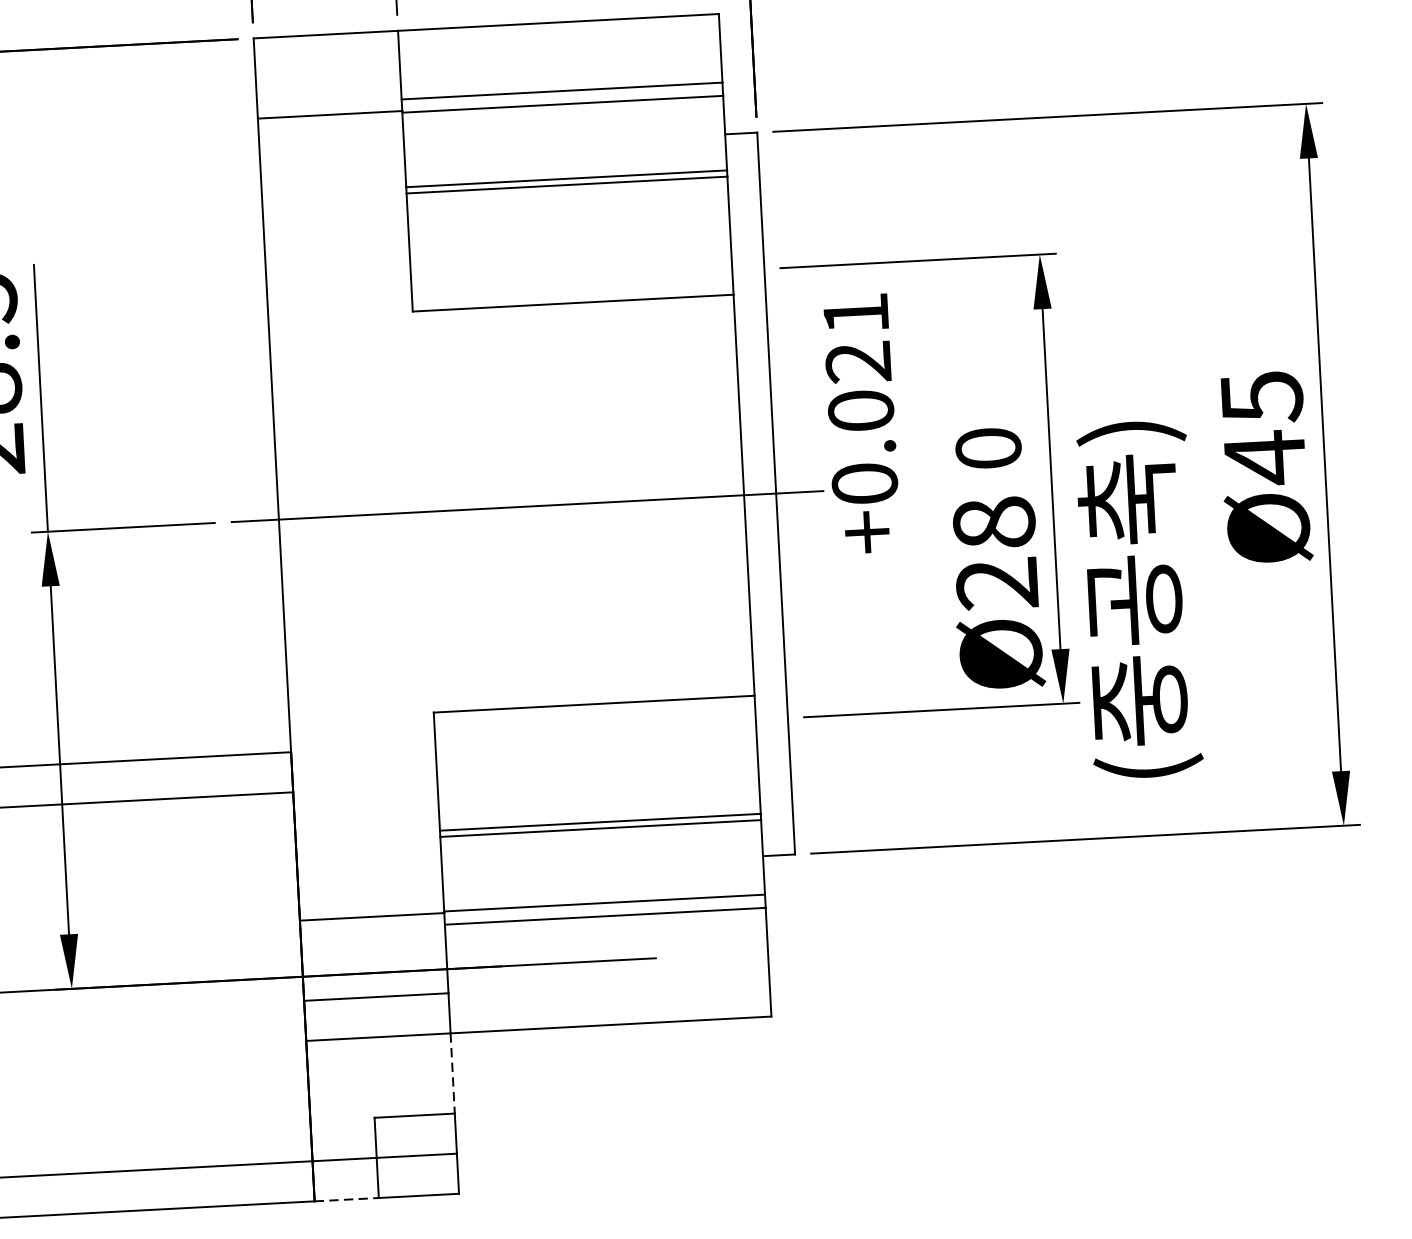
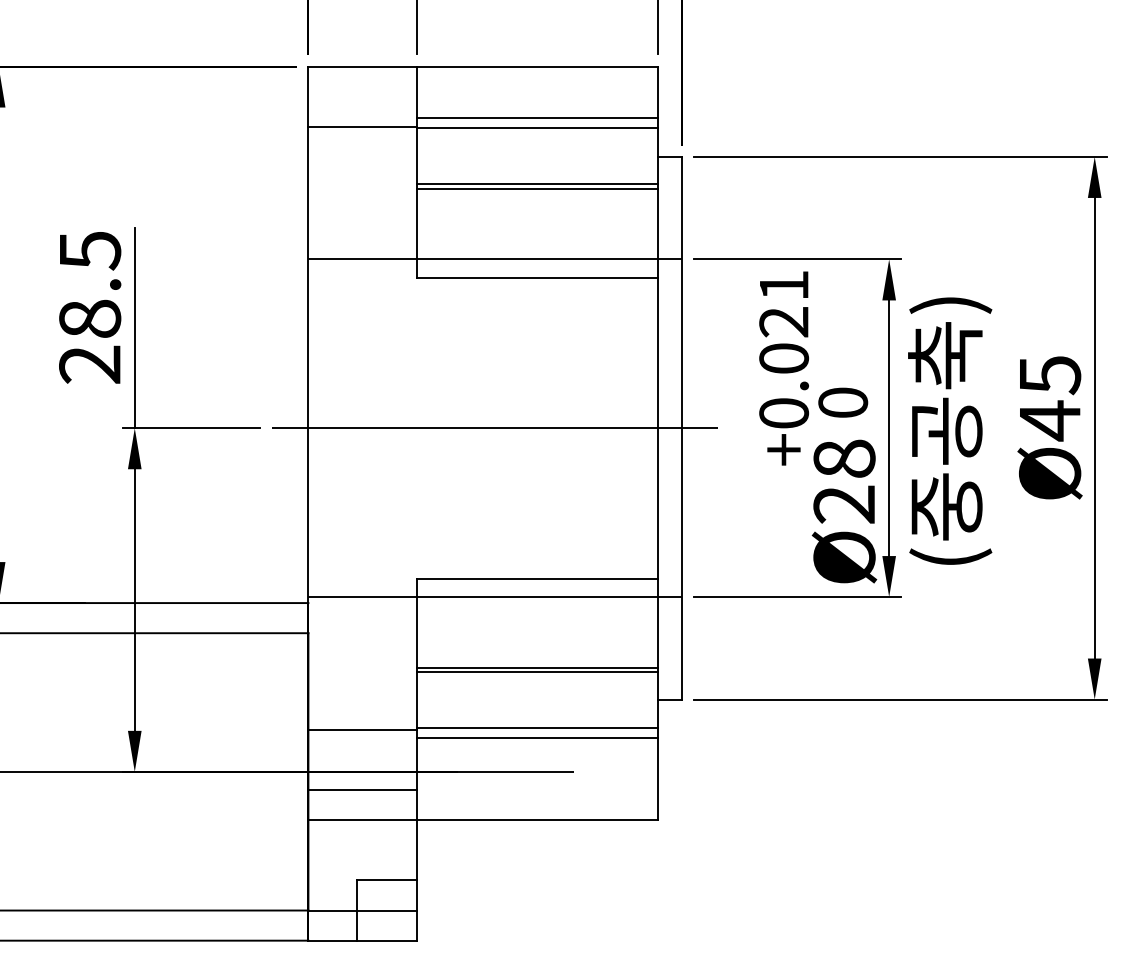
line: (516, 282) -> (495, 259), added
text: (860, 424) -> (783, 368), moved
text: (1139, 598) -> (950, 430), moved
line: (539, 731) -> (495, 597), added
line: (452, 1073) -> (416, 850), dashed -> solid
line: (348, 1199) -> (333, 940), dashed -> solid

